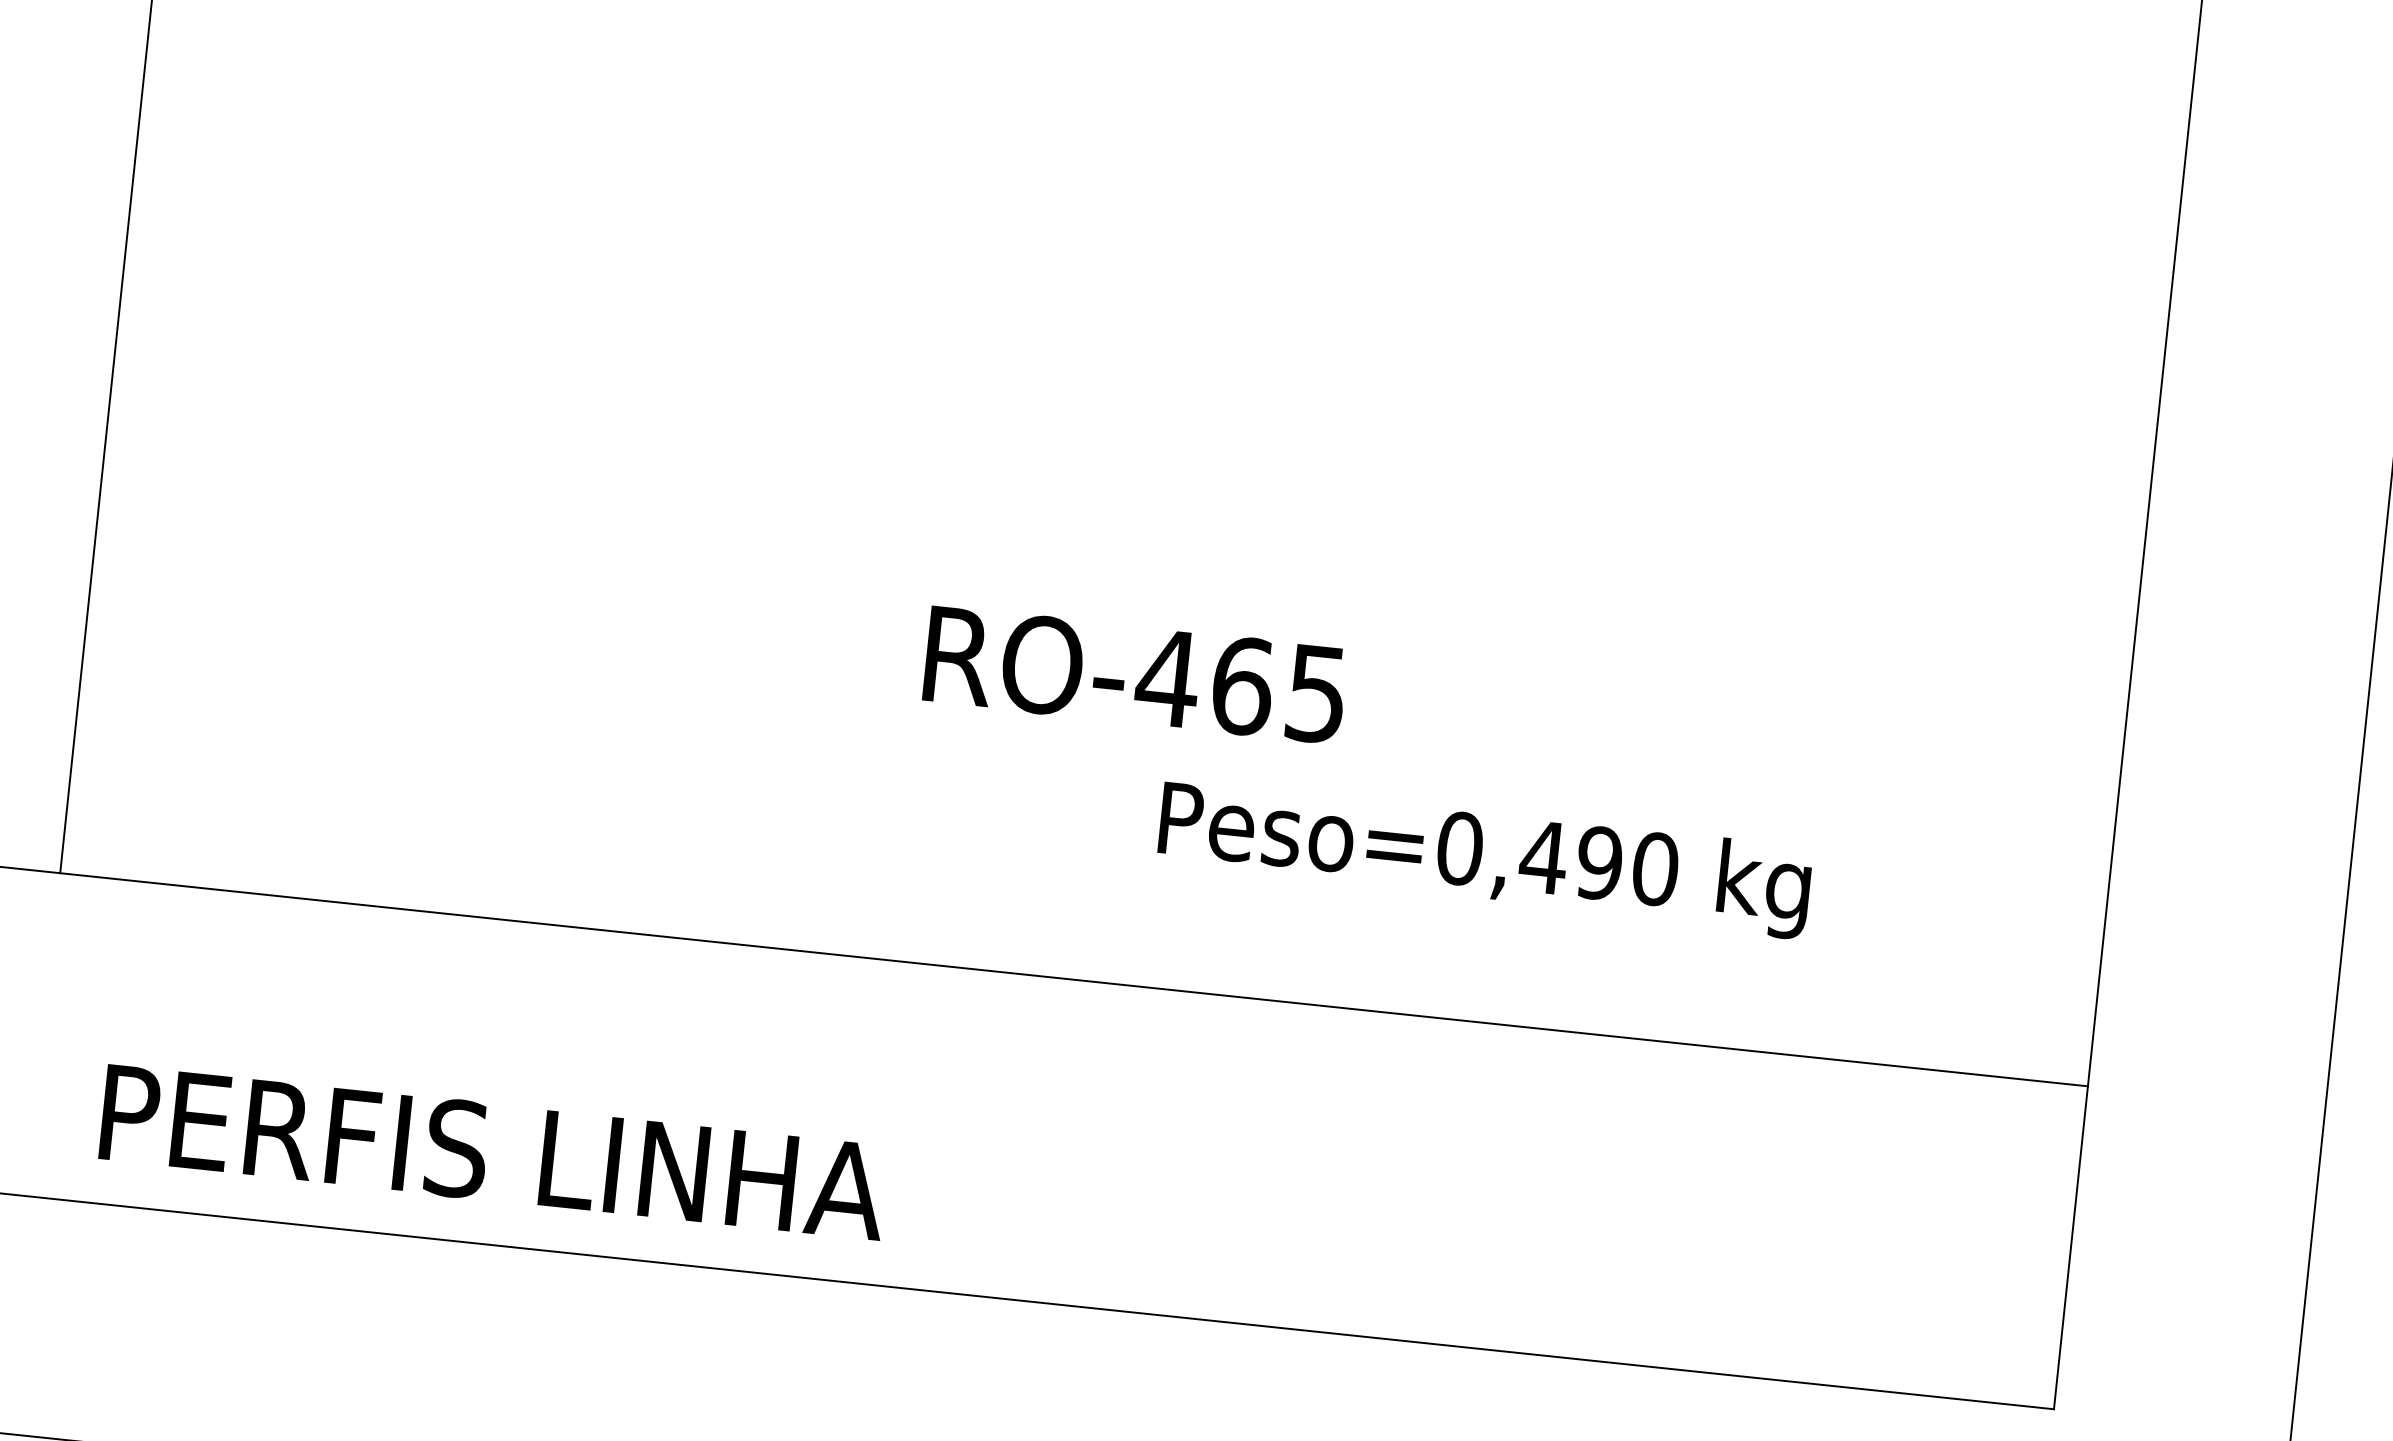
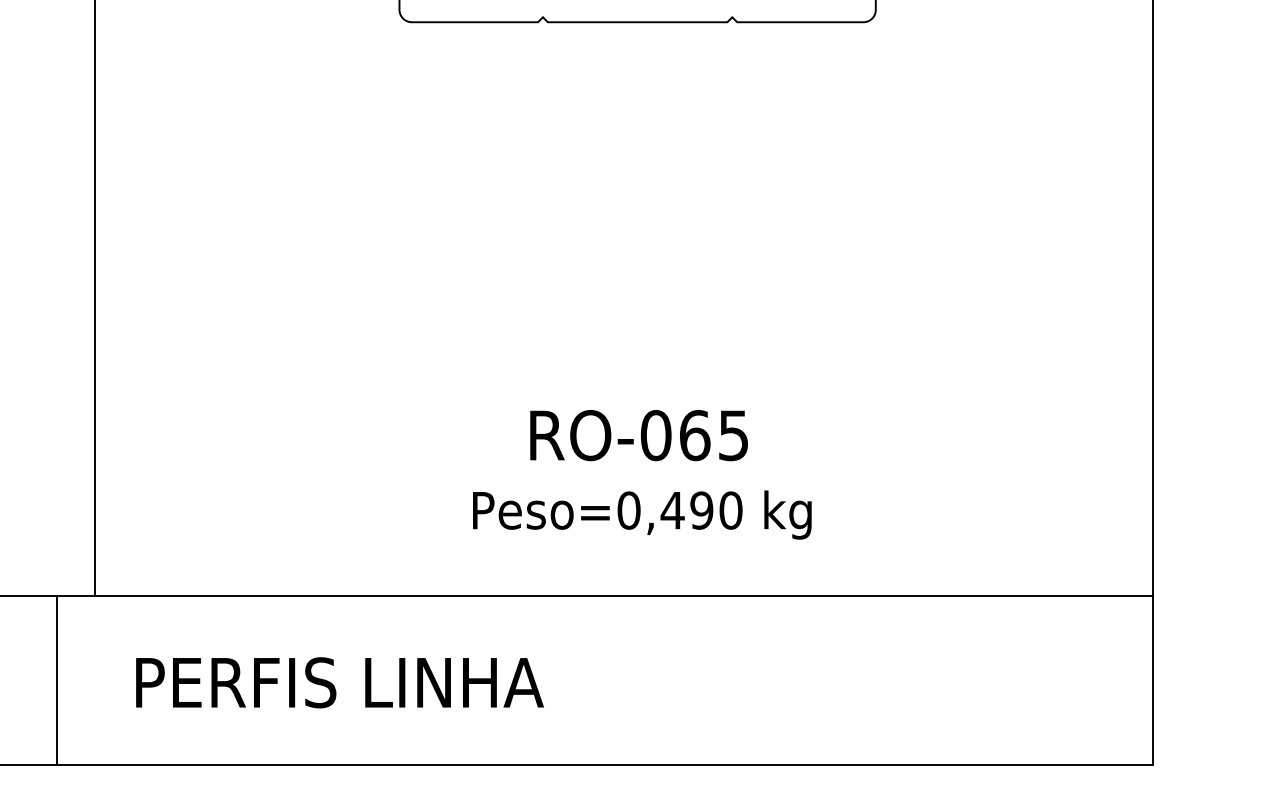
text: (1166, 678) -> (655, 435), RO-465 -> RO-065
text: (1485, 858) -> (642, 514), moved
text: (492, 1151) -> (339, 682), moved

